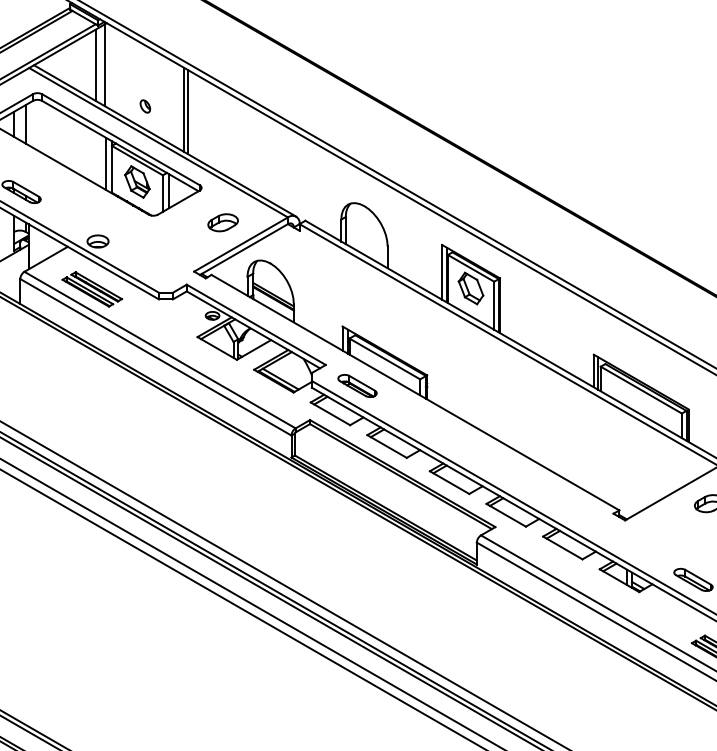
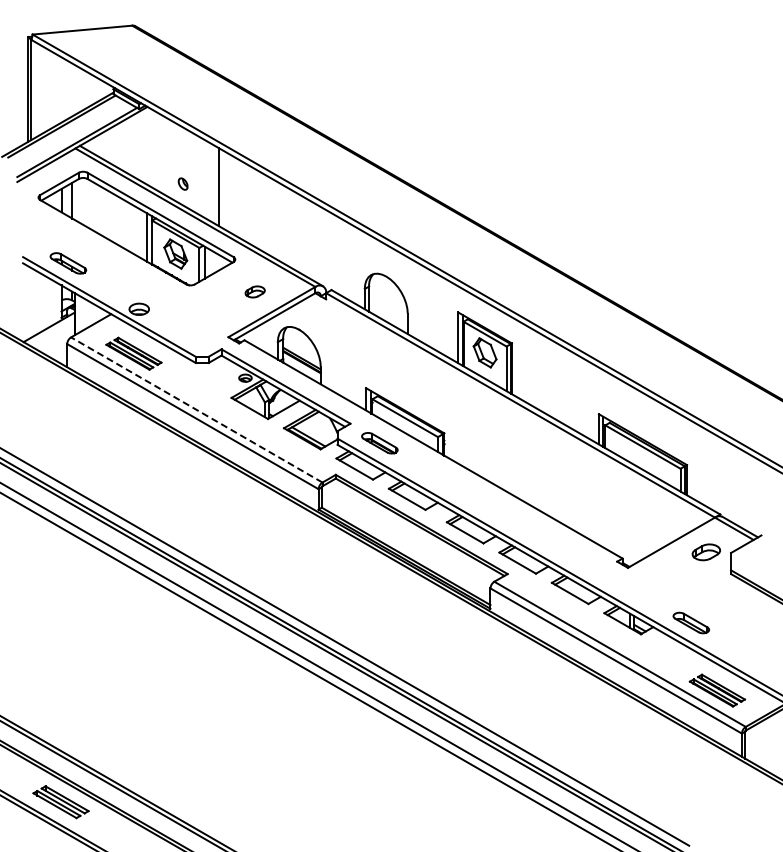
line: (96, 64) -> (137, 145), removed
line: (104, 64) -> (145, 145), removed
line: (188, 112) -> (223, 189), removed
part: (222, 222) -> (254, 291), size x0.7
line: (159, 349) -> (196, 409), solid -> dashed

